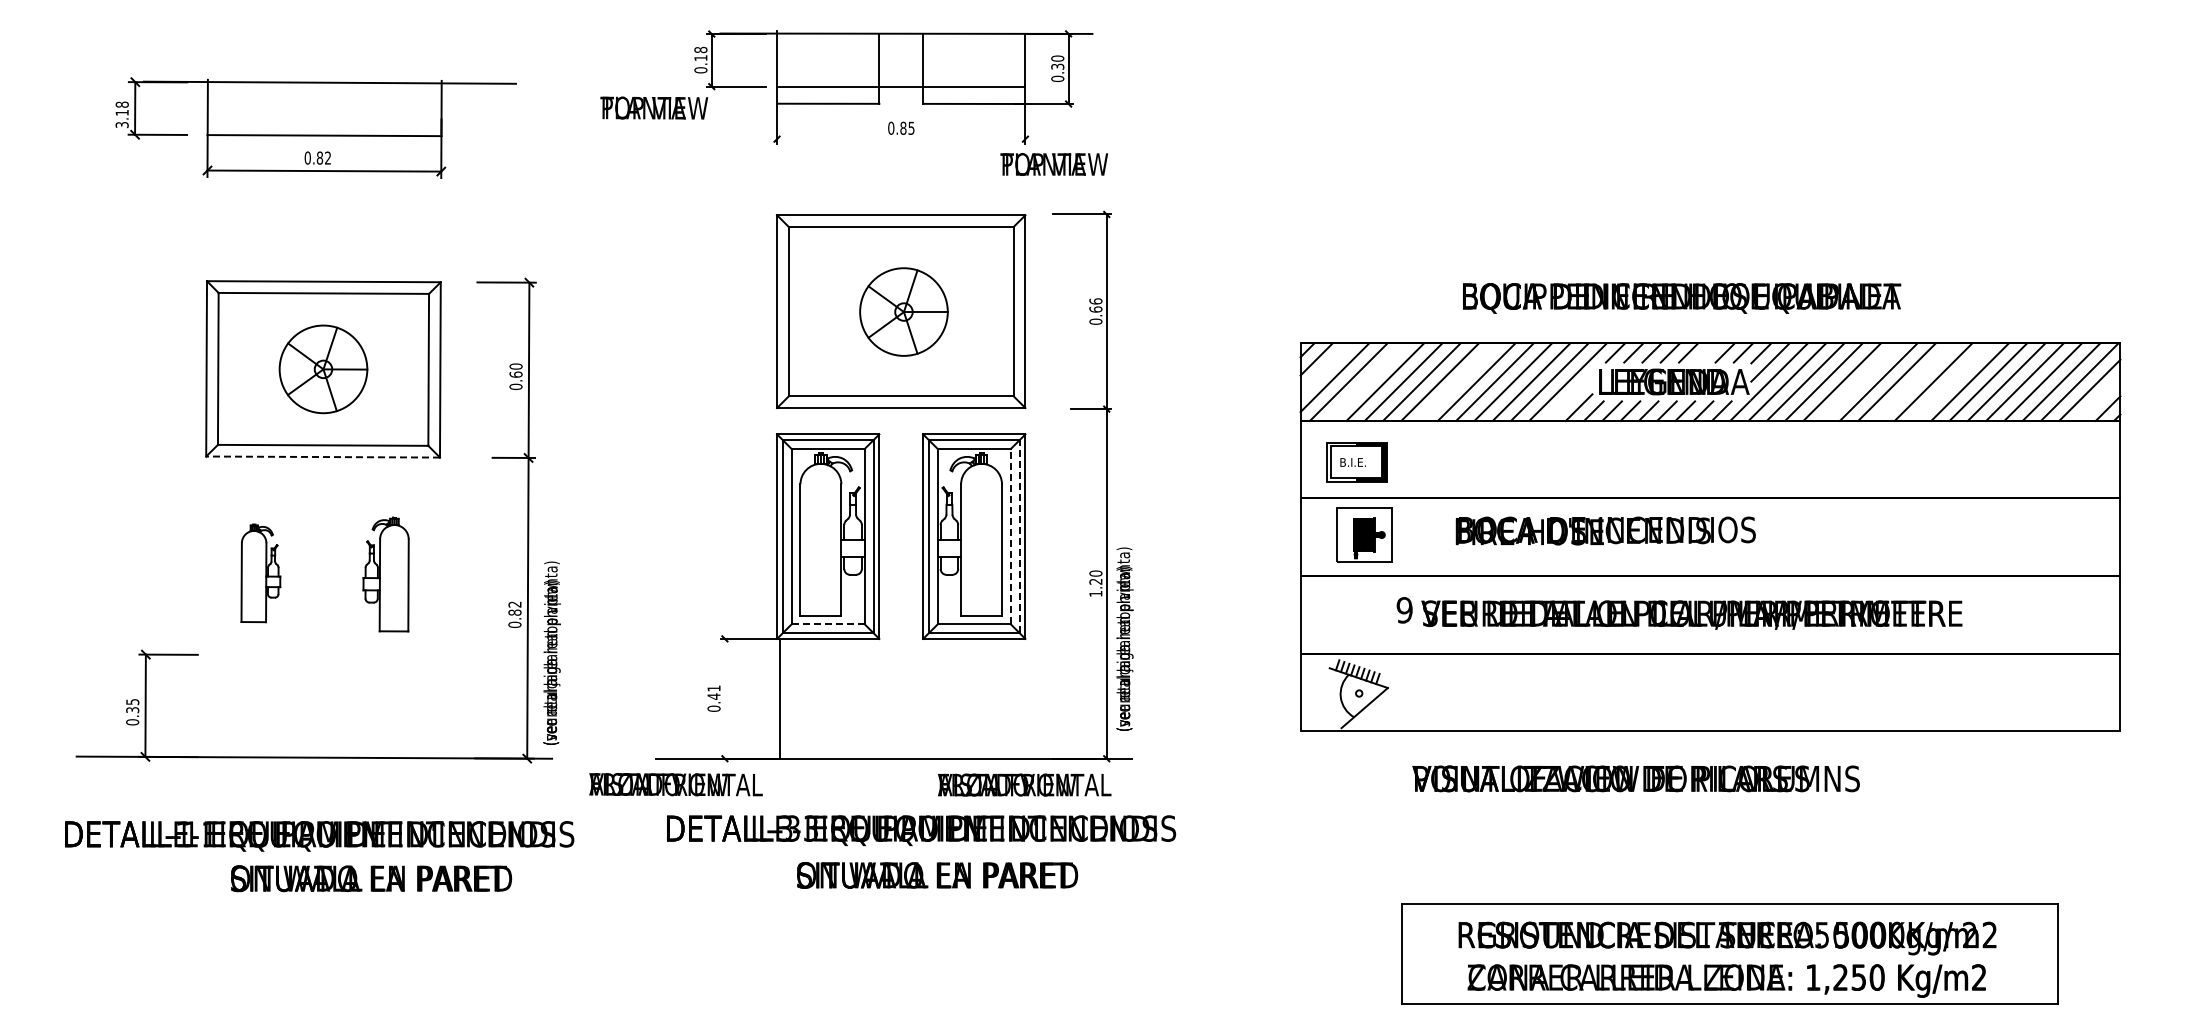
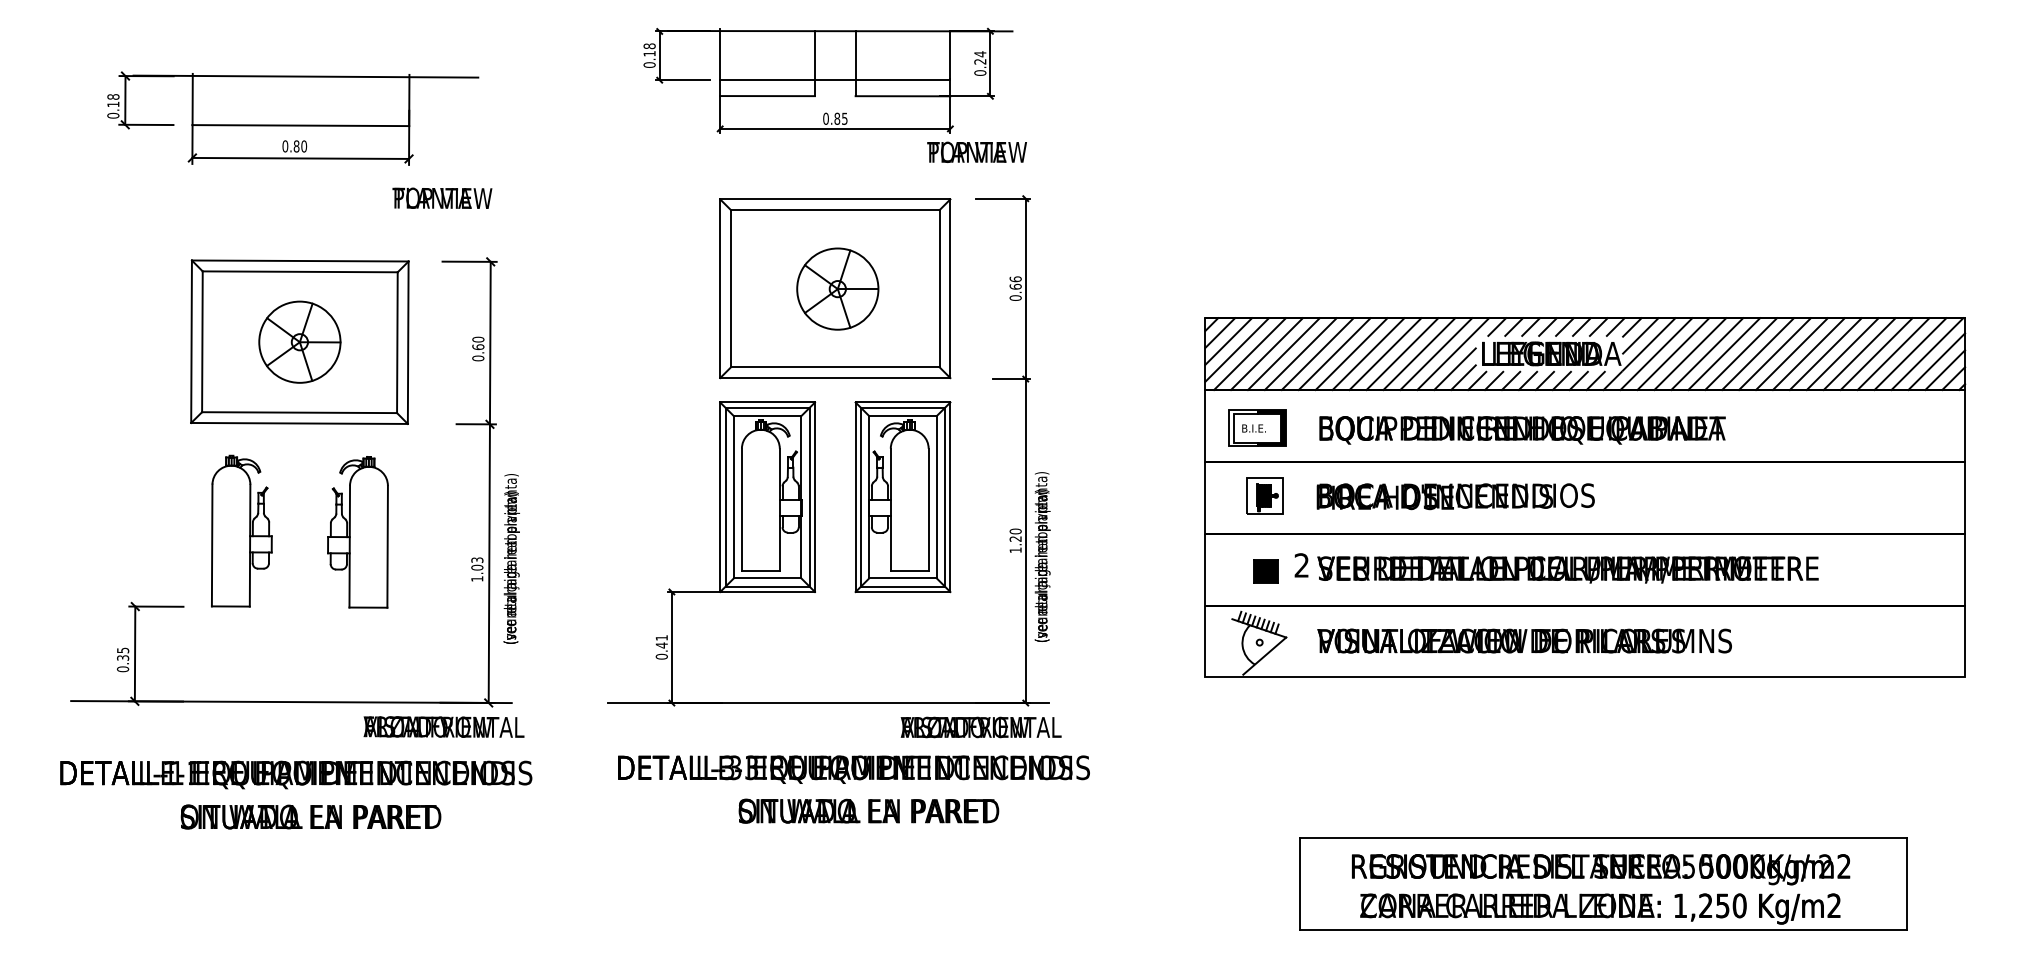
text: (1057, 62) -> (980, 57), 0.30 -> 0.24
text: (654, 107) -> (442, 197), moved
text: (121, 124) -> (112, 115), 3.18 -> 0.18
line: (901, 139) -> (835, 129), added
text: (328, 157) -> (304, 145), 0.82 -> 0.80
text: (1682, 298) -> (1523, 430), moved
line: (1706, 352) -> (1581, 326), added
line: (1325, 368) -> (1228, 341), added
line: (1366, 381) -> (1266, 353), added
line: (1458, 381) -> (1351, 353), added
line: (1860, 381) -> (1724, 353), added
line: (1915, 381) -> (1775, 353), added
line: (1951, 381) -> (1808, 353), added
line: (1569, 398) -> (1454, 369), added
line: (2098, 399) -> (1944, 370), added
line: (323, 457) -> (299, 423), dashed -> solid
text: (1605, 530) -> (1455, 496), moved
part: (1364, 535) -> (1264, 496), size x0.71
line: (1010, 536) -> (936, 497), dashed -> solid
line: (1019, 536) -> (944, 497), dashed -> solid
part: (260, 573) -> (241, 531), size x1.67
part: (385, 574) -> (357, 532), size x1.43
text: (1404, 610) -> (1301, 565), 9 -> 2
text: (514, 614) -> (476, 569), 0.82 -> 1.03
part: (1366, 616) -> (1266, 571), added
line: (828, 624) -> (767, 578), dashed -> solid
text: (1124, 638) -> (1042, 556), moved
text: (551, 652) -> (511, 558), moved
line: (779, 698) -> (671, 647), moved
text: (1635, 778) -> (1524, 640), moved
text: (675, 784) -> (443, 726), moved
text: (1024, 784) -> (981, 726), moved
text: (371, 878) -> (311, 816), moved

